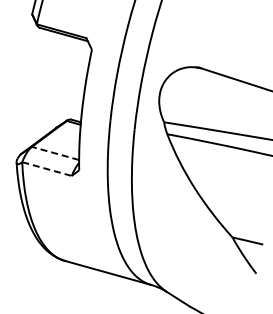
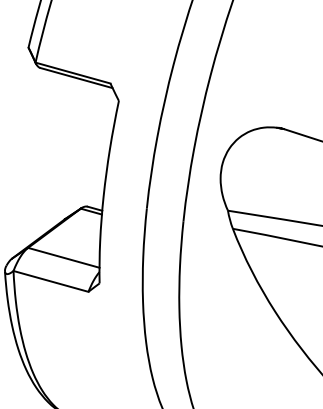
line: (55, 153) -> (63, 257), dashed -> solid
line: (47, 169) -> (51, 282), dashed -> solid

